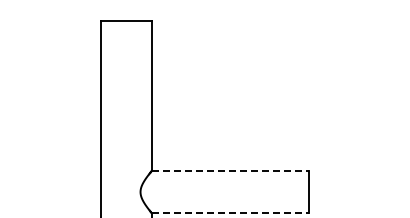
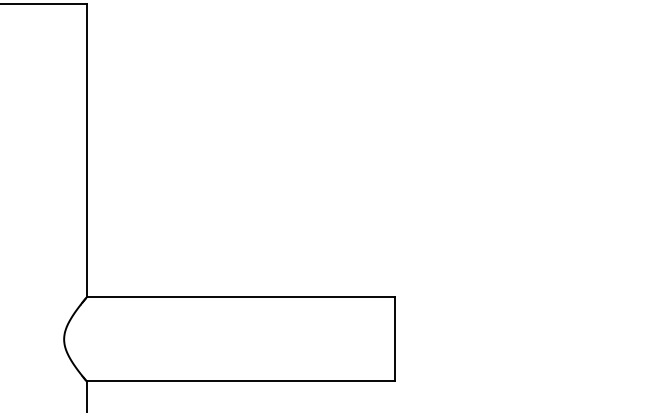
line: (230, 170) -> (240, 297), dashed -> solid
line: (230, 213) -> (240, 381), dashed -> solid

